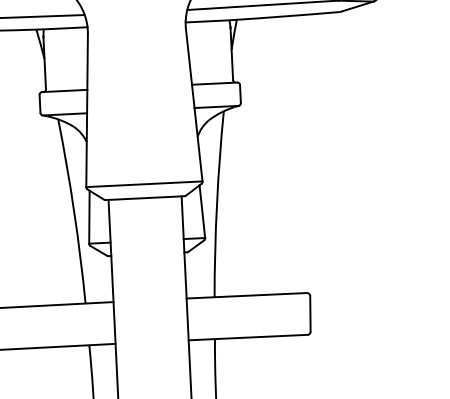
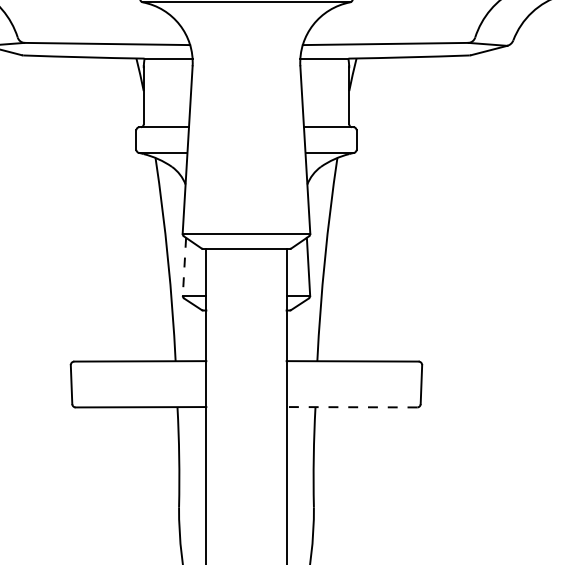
line: (89, 217) -> (184, 267), solid -> dashed
line: (247, 337) -> (351, 407), solid -> dashed

